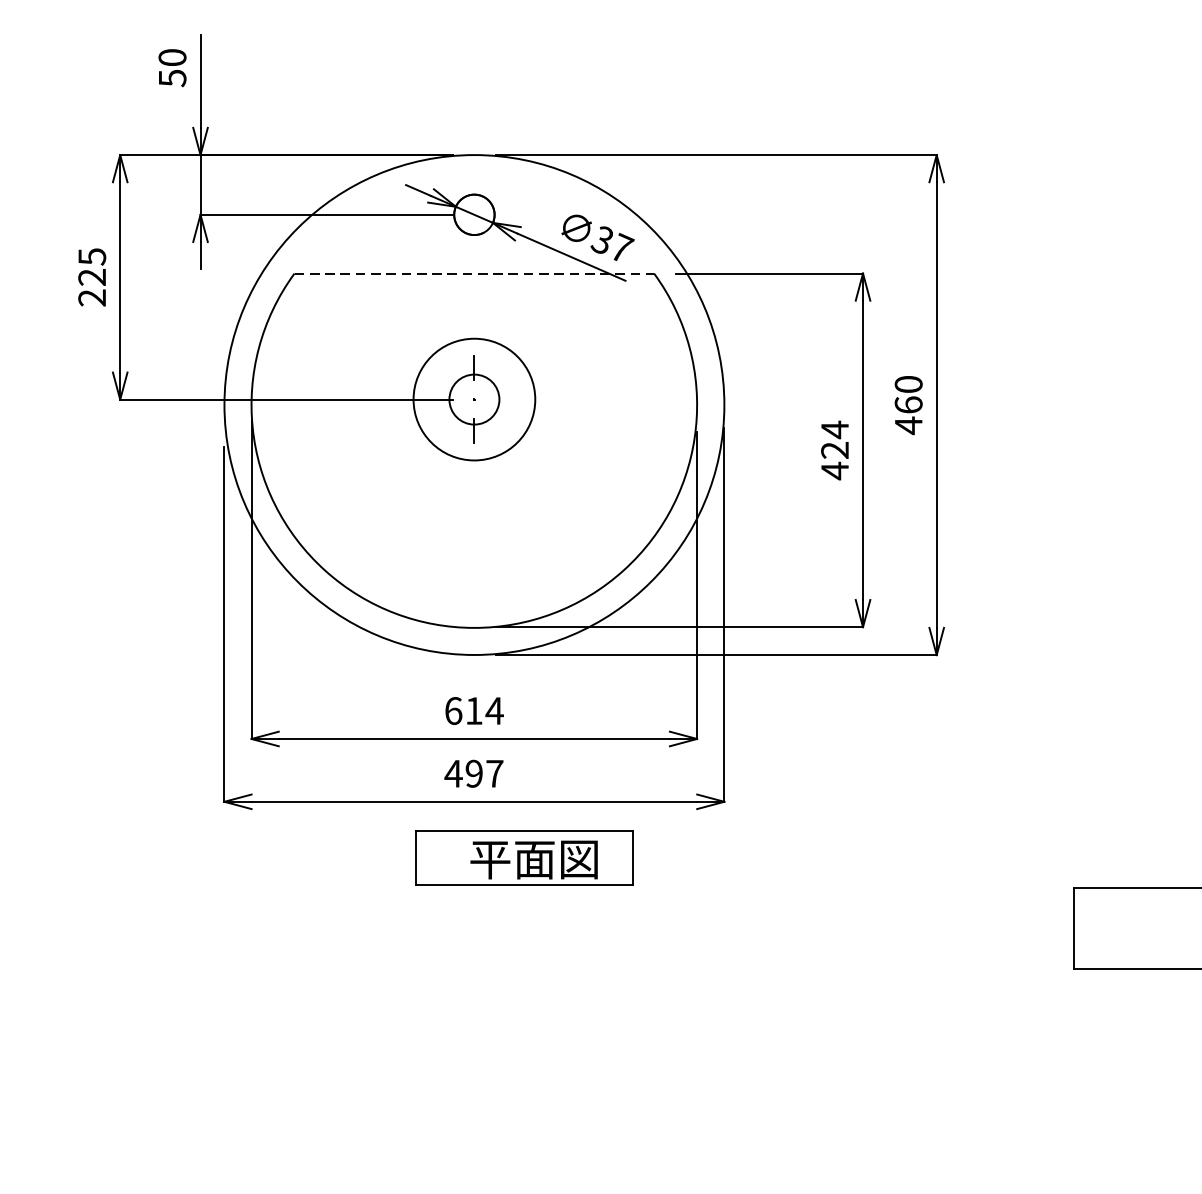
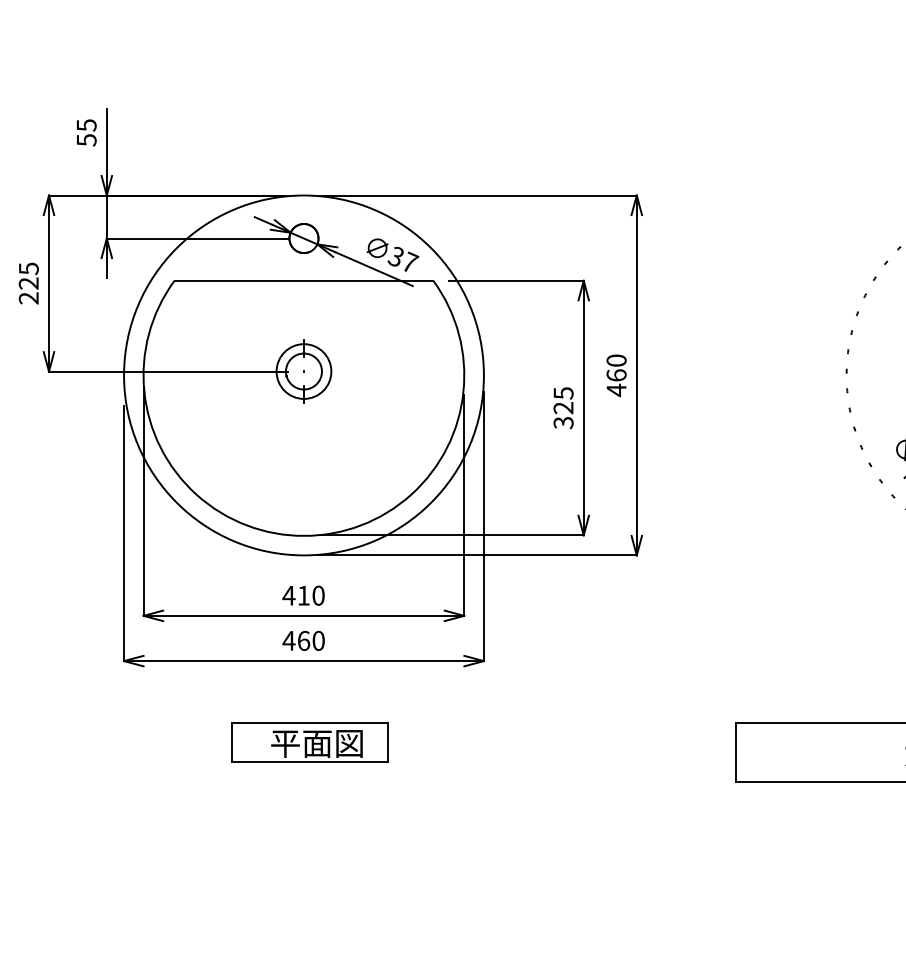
text: (172, 57) -> (86, 125), 50 -> 55
line: (475, 273) -> (304, 280), dashed -> solid
circle: (473, 399) -> (303, 371), size x0.62
text: (834, 449) -> (563, 407), 424 -> 325
text: (473, 710) -> (303, 595), 614 -> 410
text: (483, 773) -> (310, 640), 497 -> 460
part: (523, 857) -> (309, 742), moved

